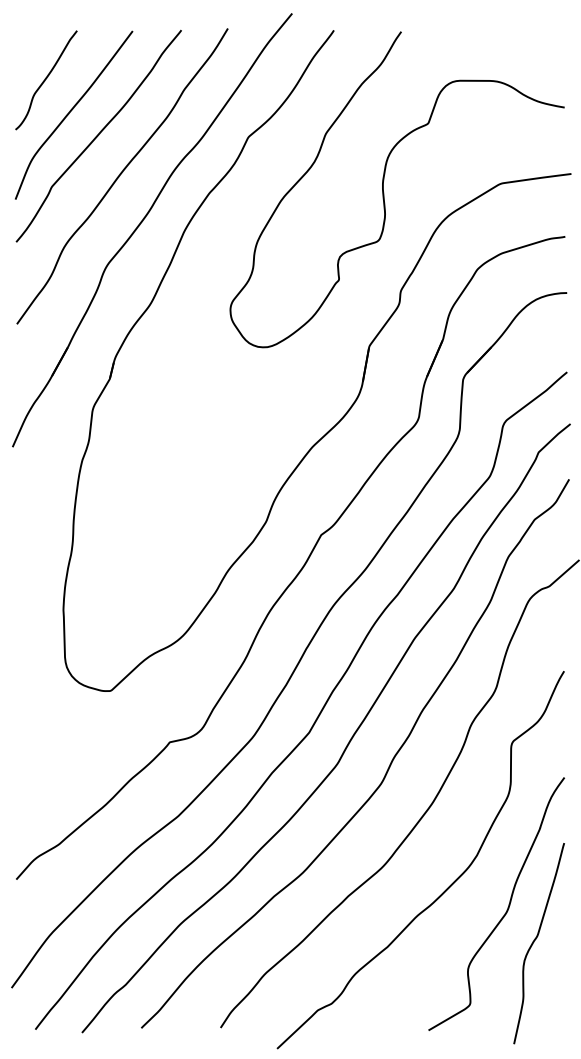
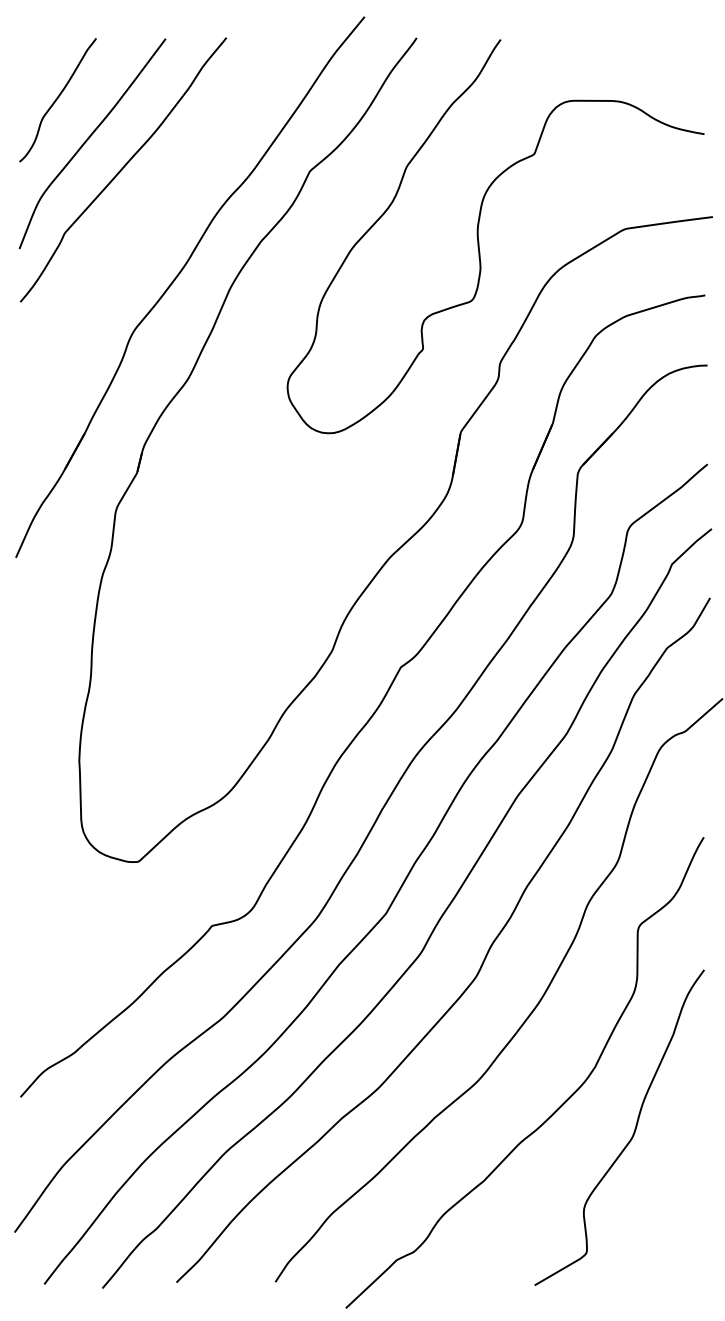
curve: (121, 174) -> (151, 217), removed
curve: (535, 939) -> (668, 1172), removed

